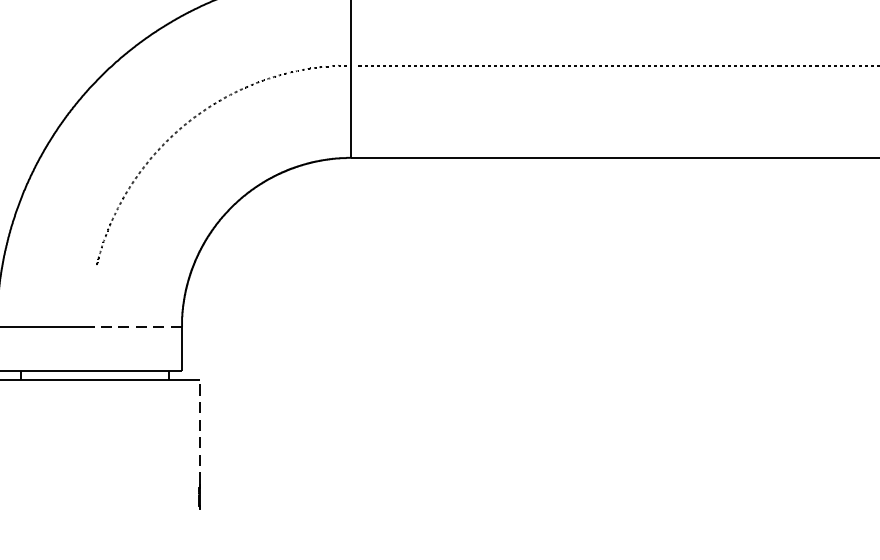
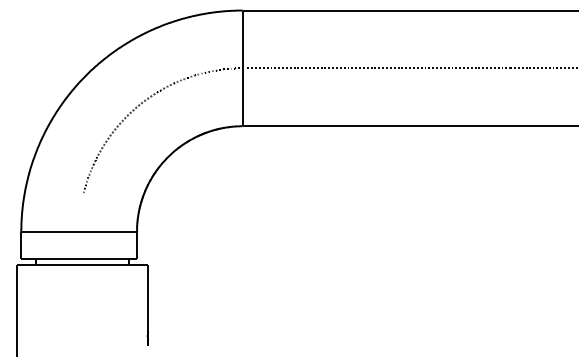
line: (137, 327) -> (109, 232), dashed -> solid
line: (200, 430) -> (148, 296), dashed -> solid

